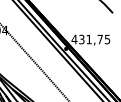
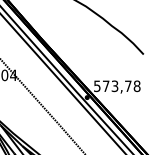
text: (90, 39) -> (116, 86), 431,75 -> 573,78

